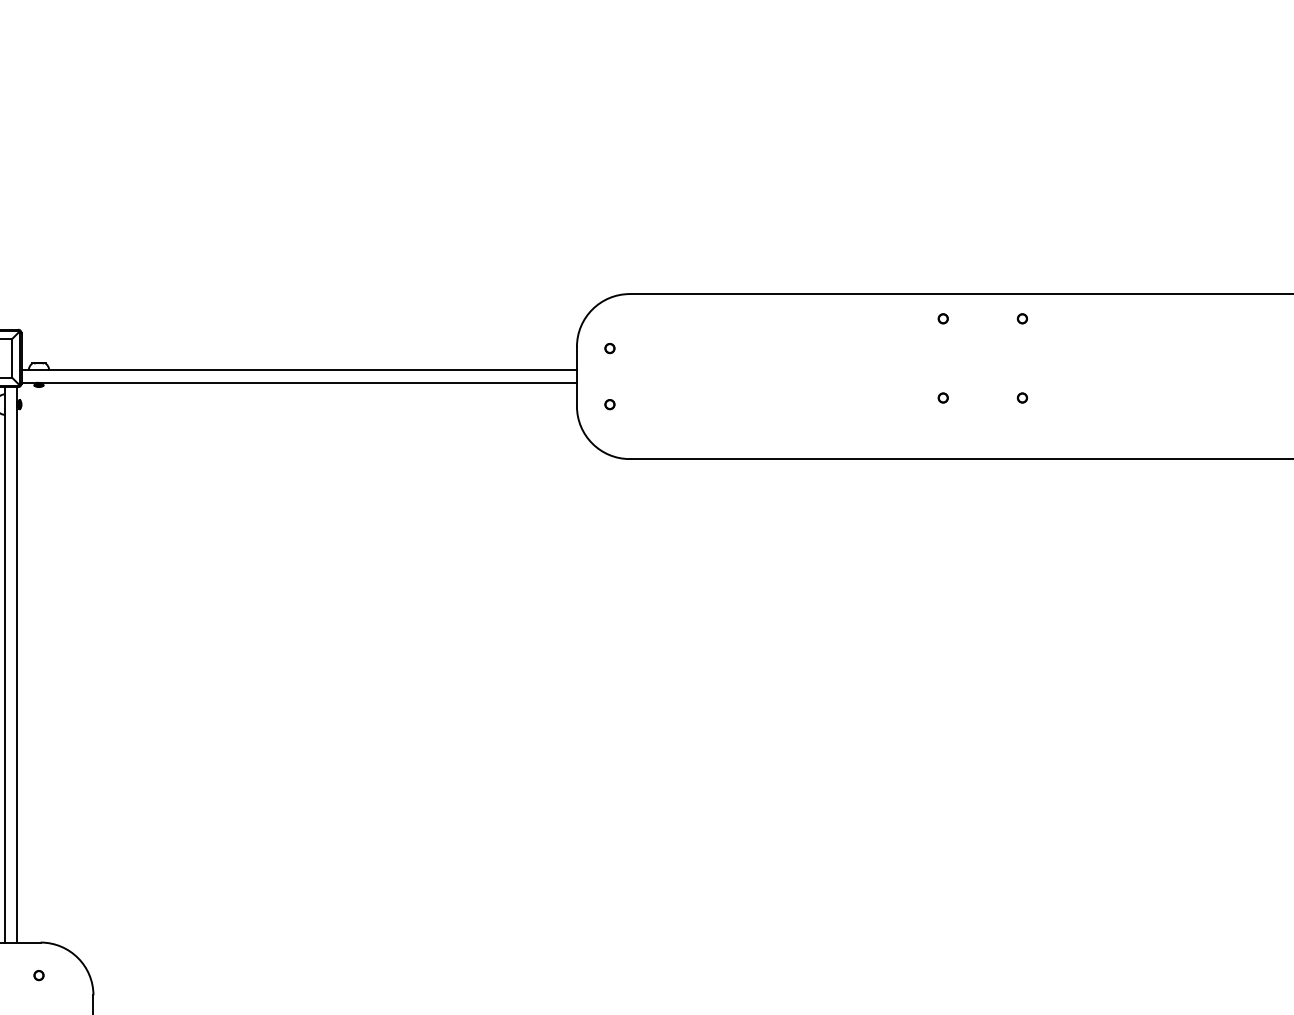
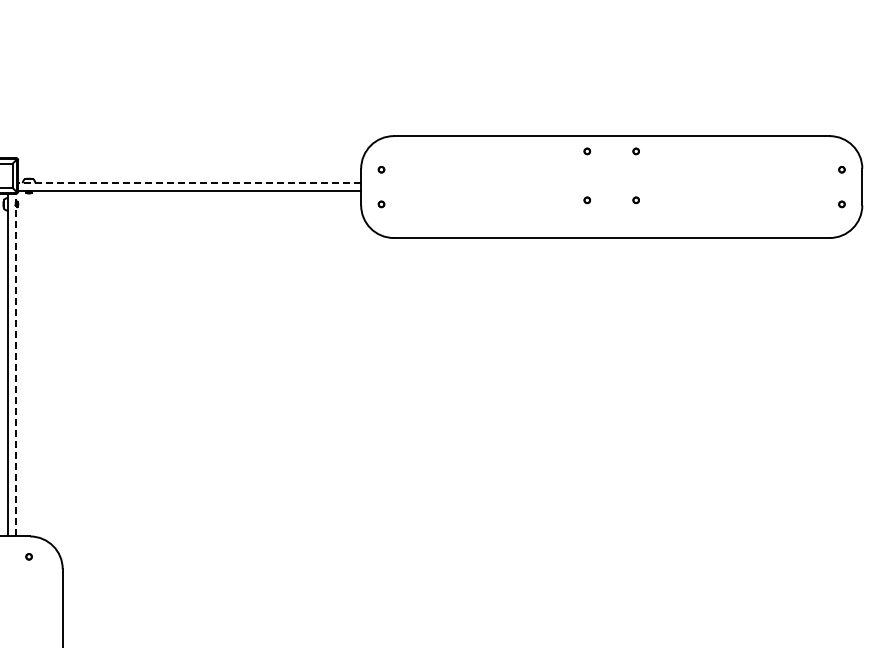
line: (298, 370) -> (189, 183), solid -> dashed
line: (17, 663) -> (15, 364), solid -> dashed

